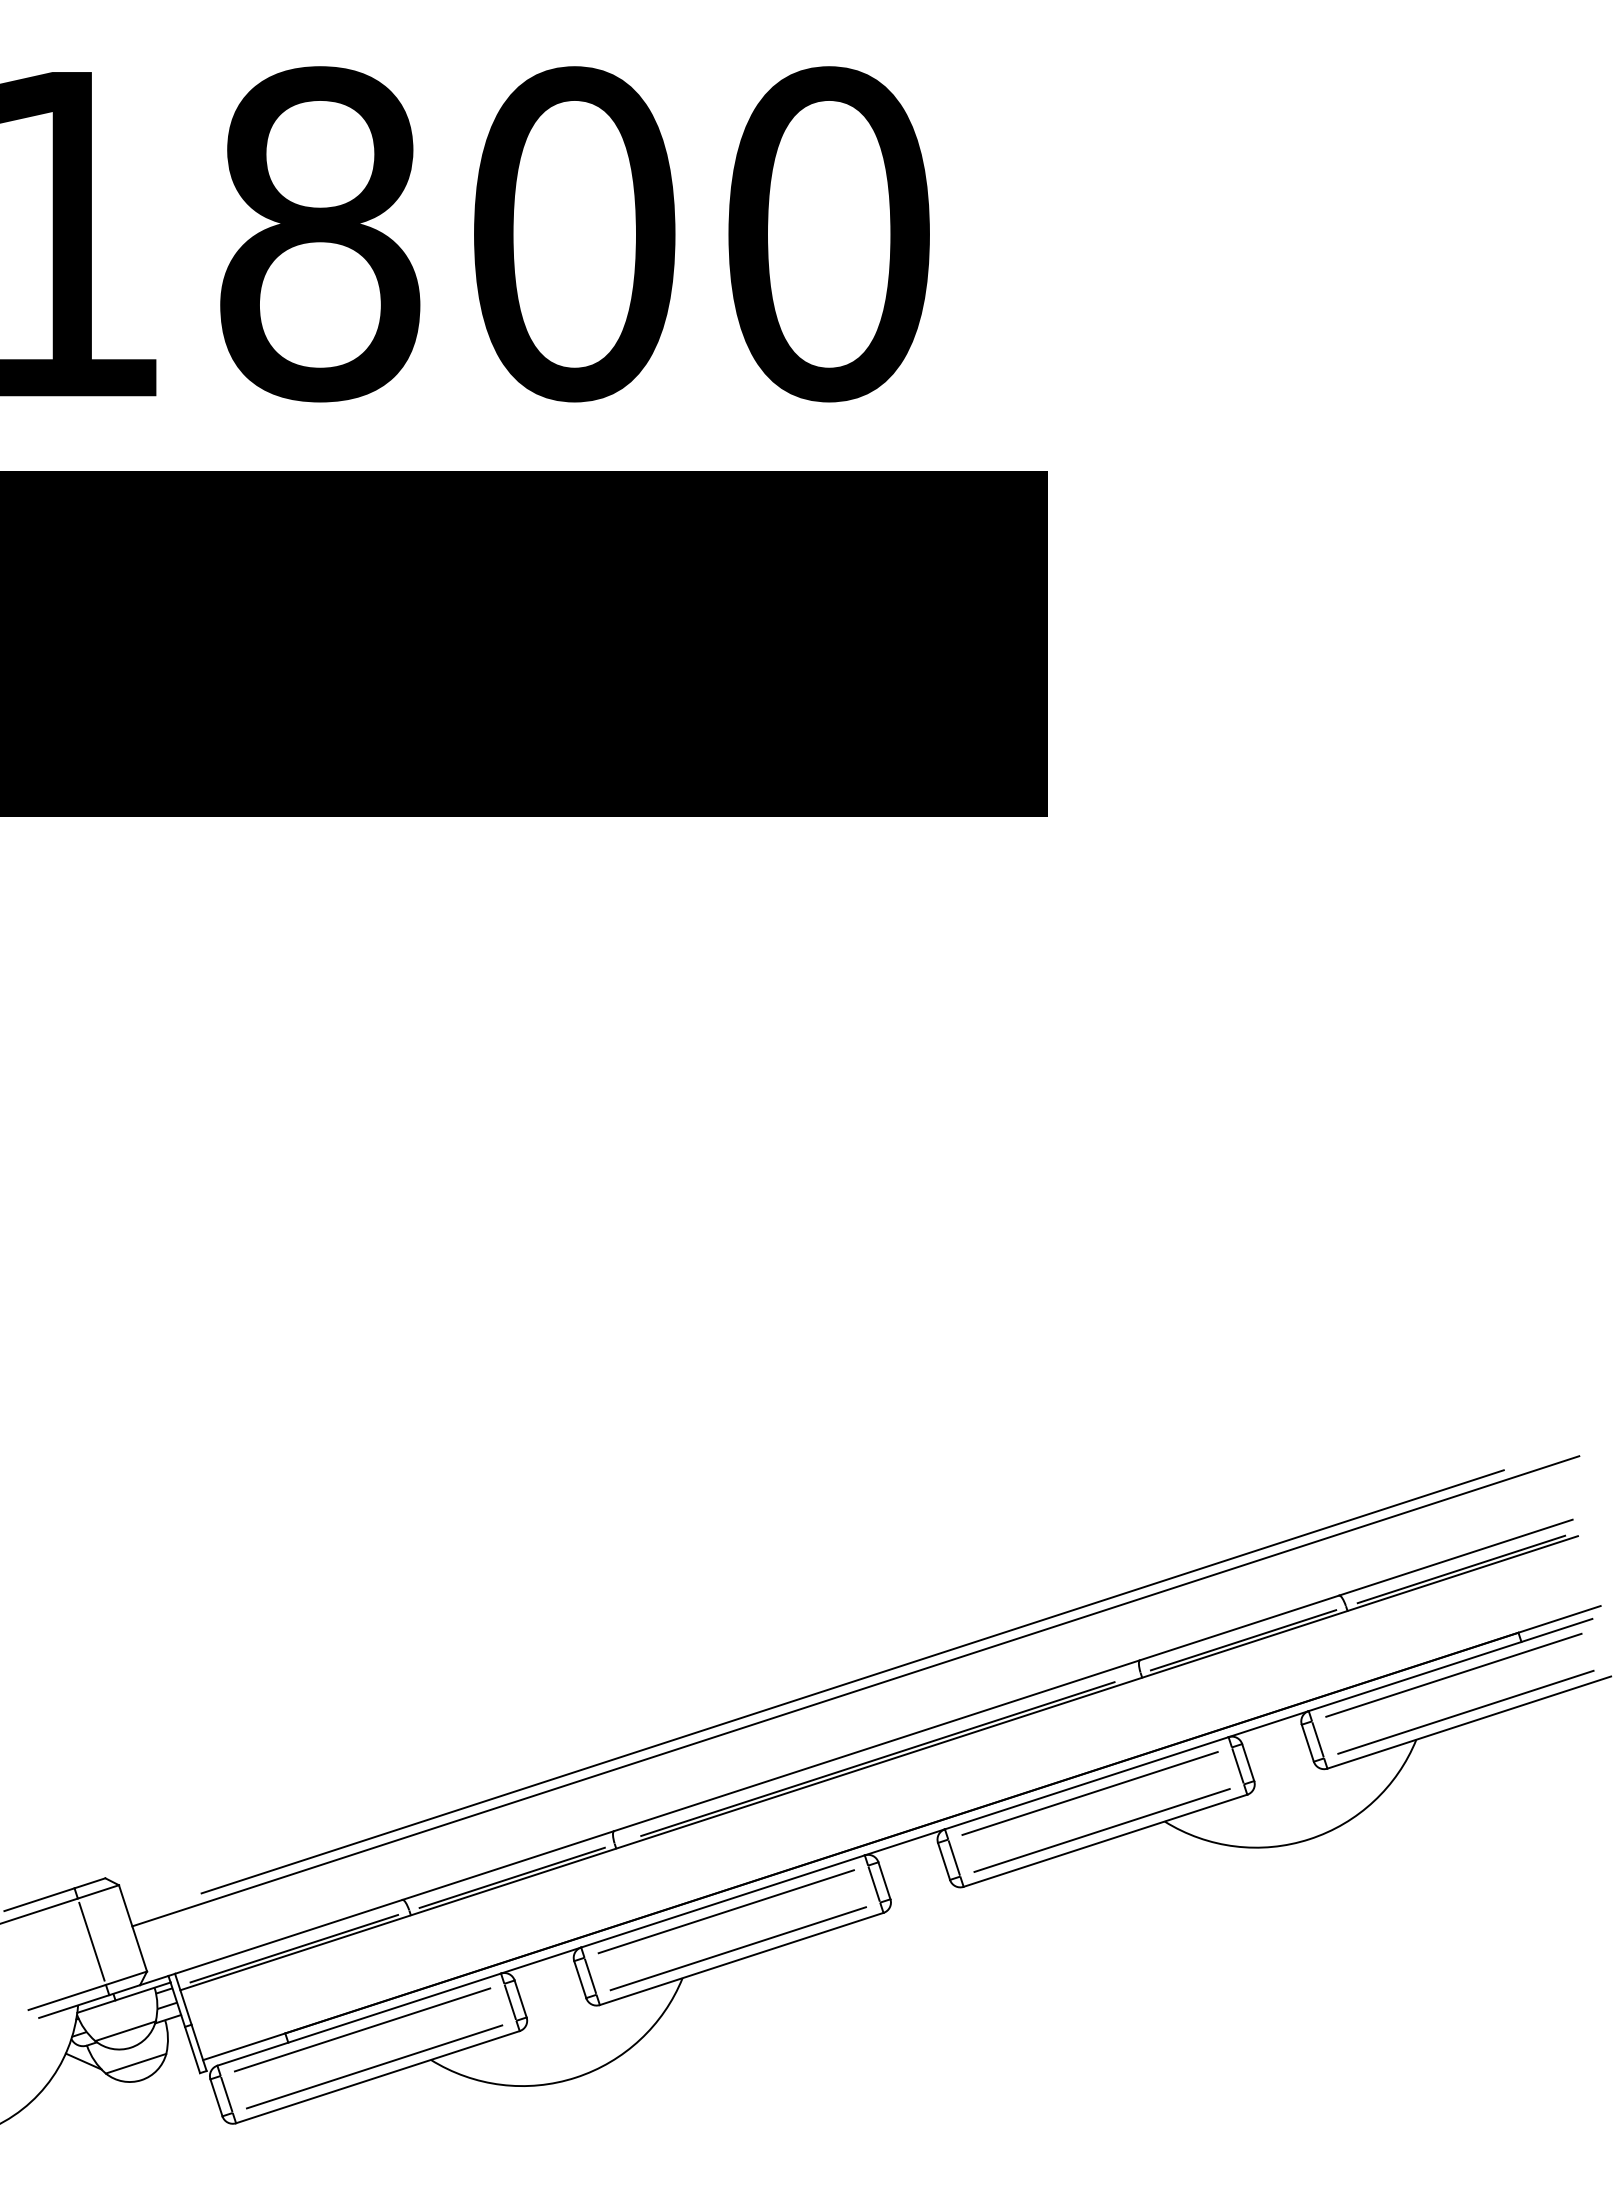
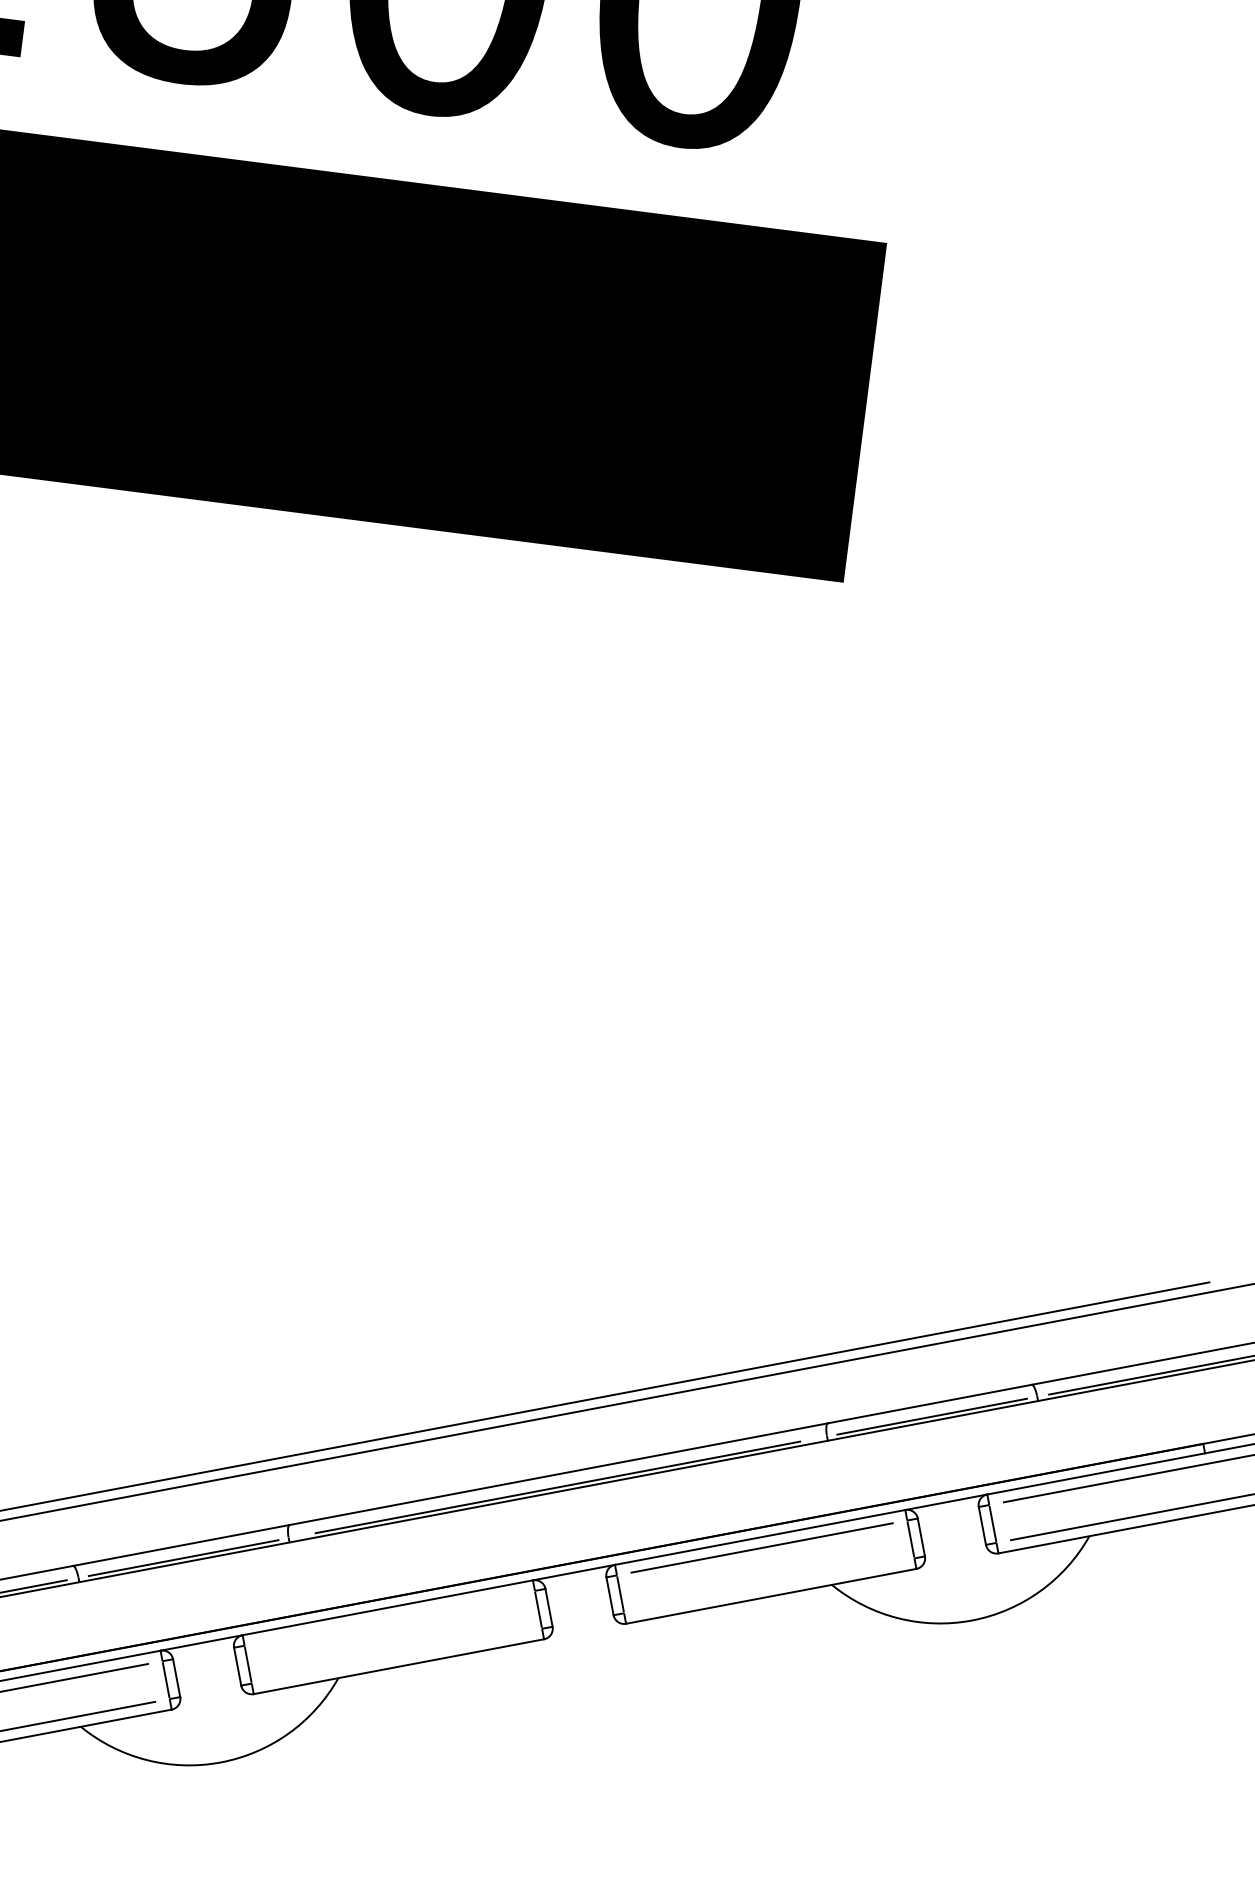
line: (1101, 1830) -> (768, 1585), removed
line: (725, 1911) -> (388, 1618), removed
line: (738, 1948) -> (397, 1656), removed

